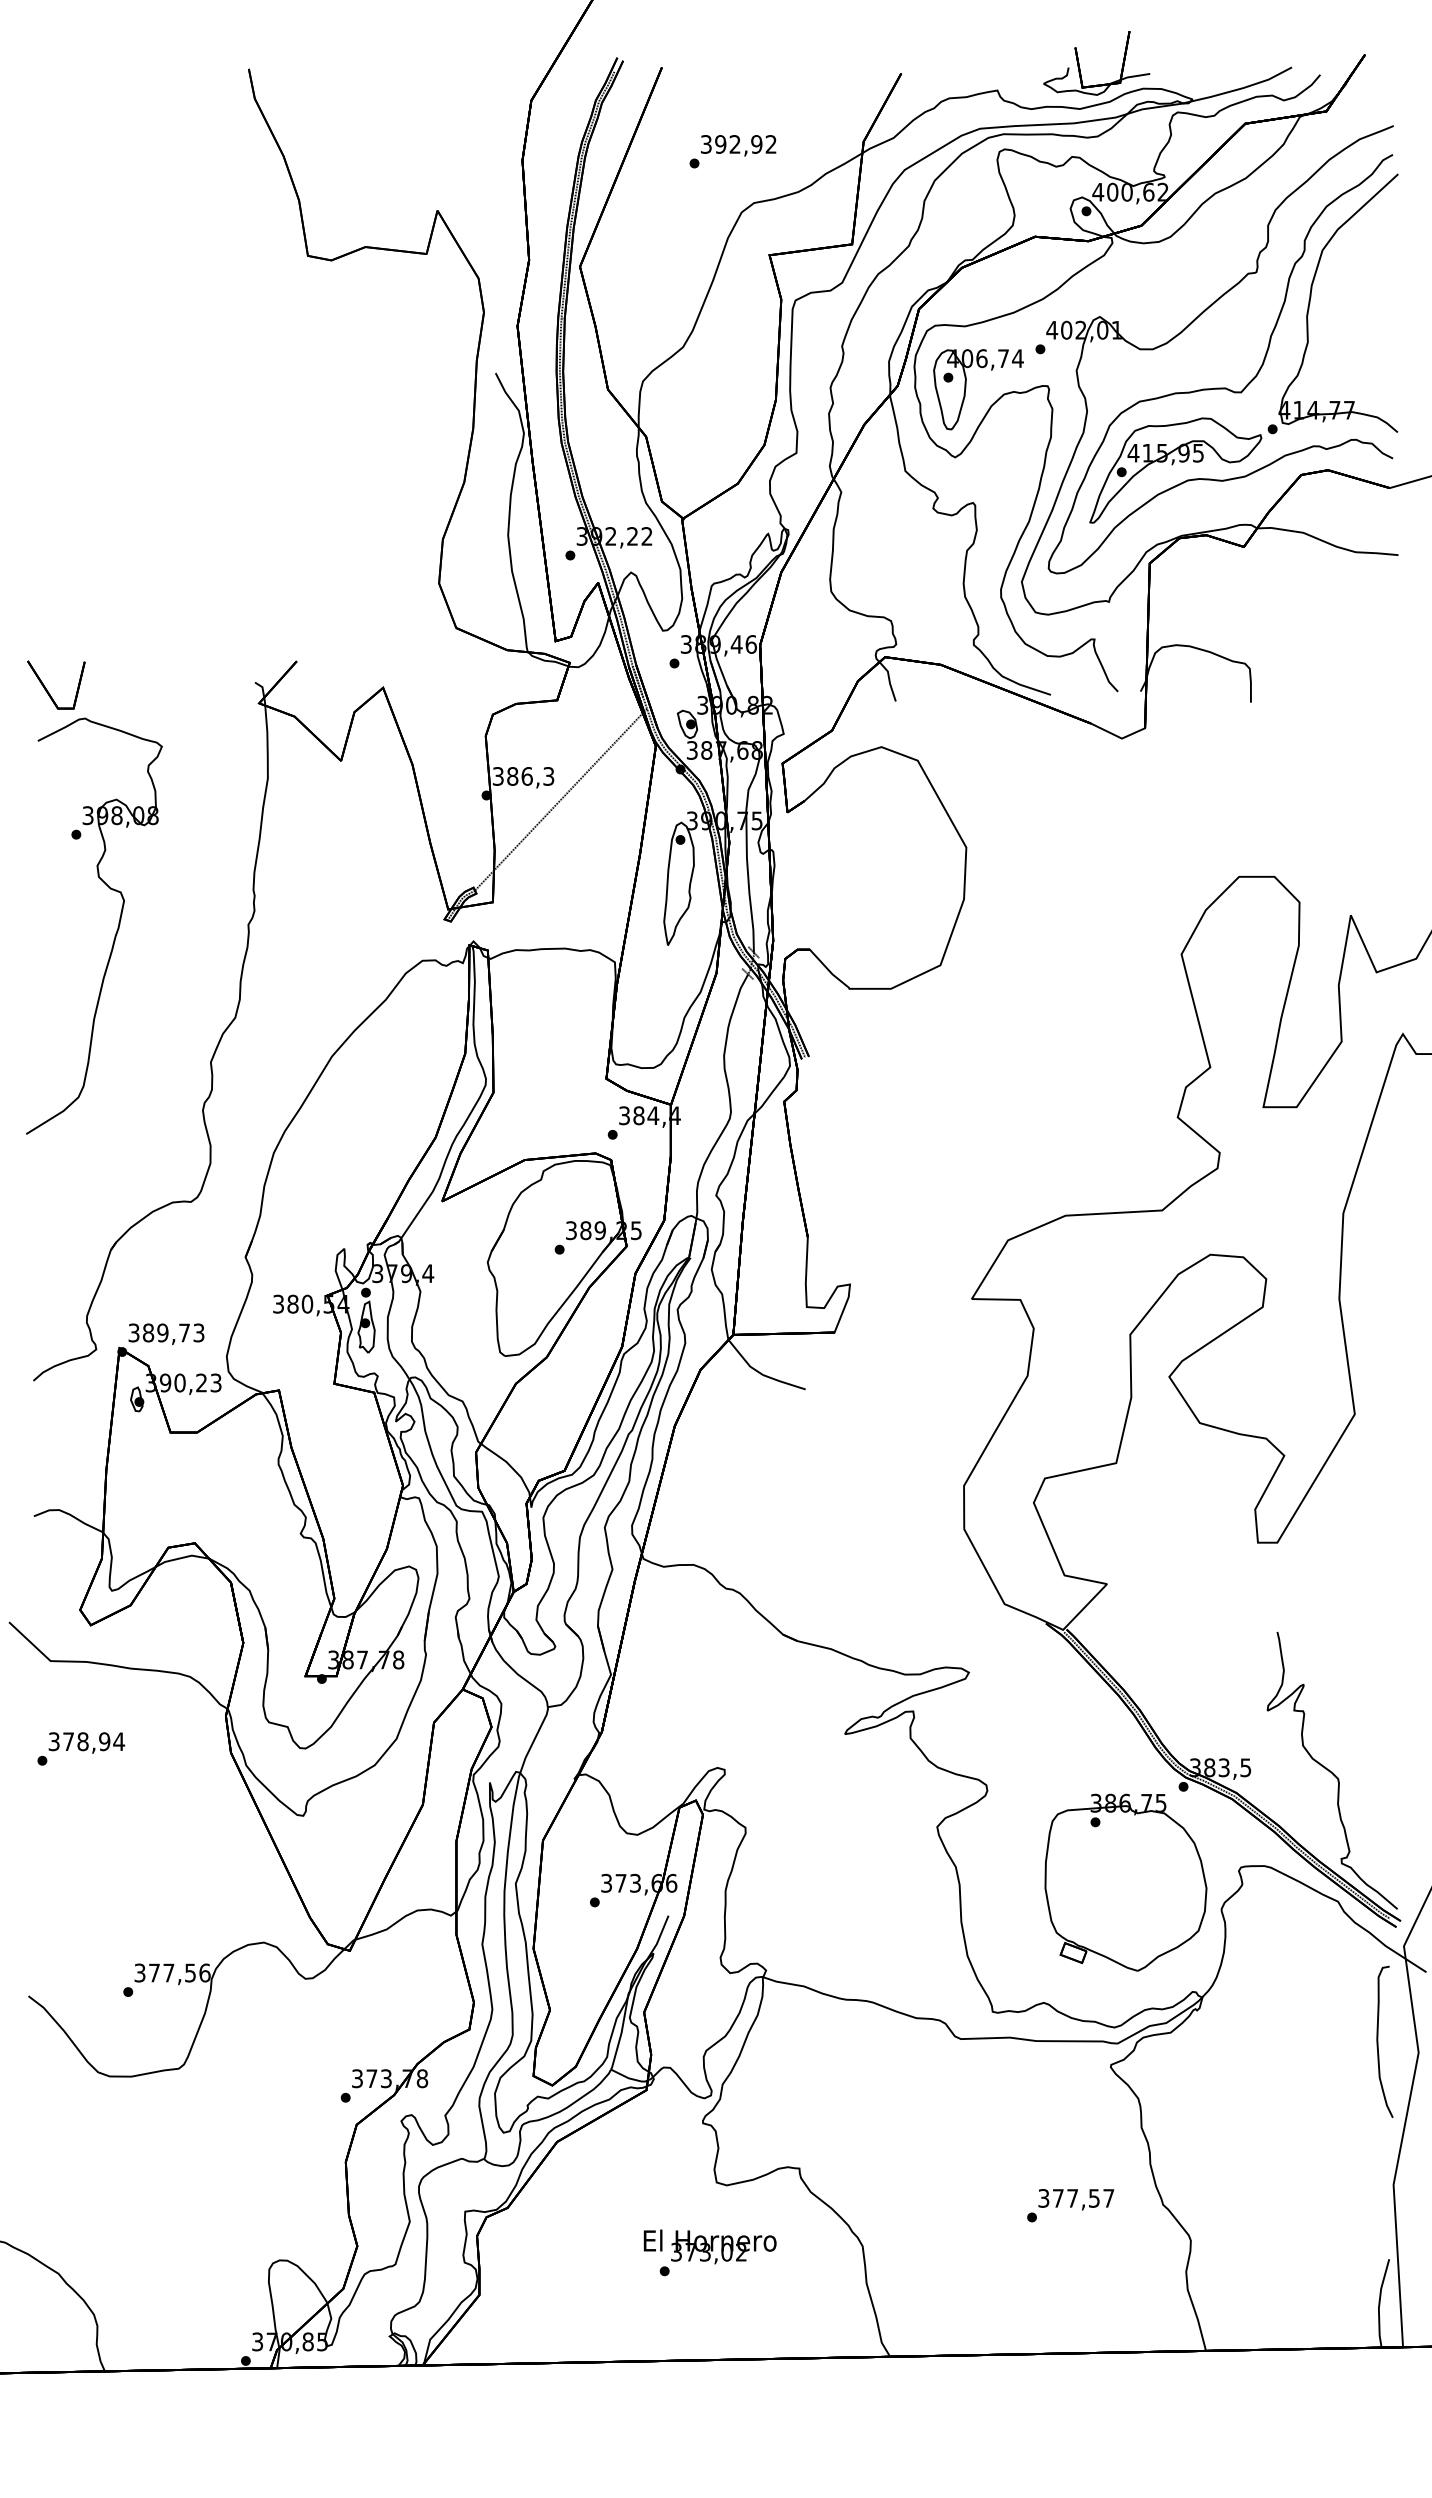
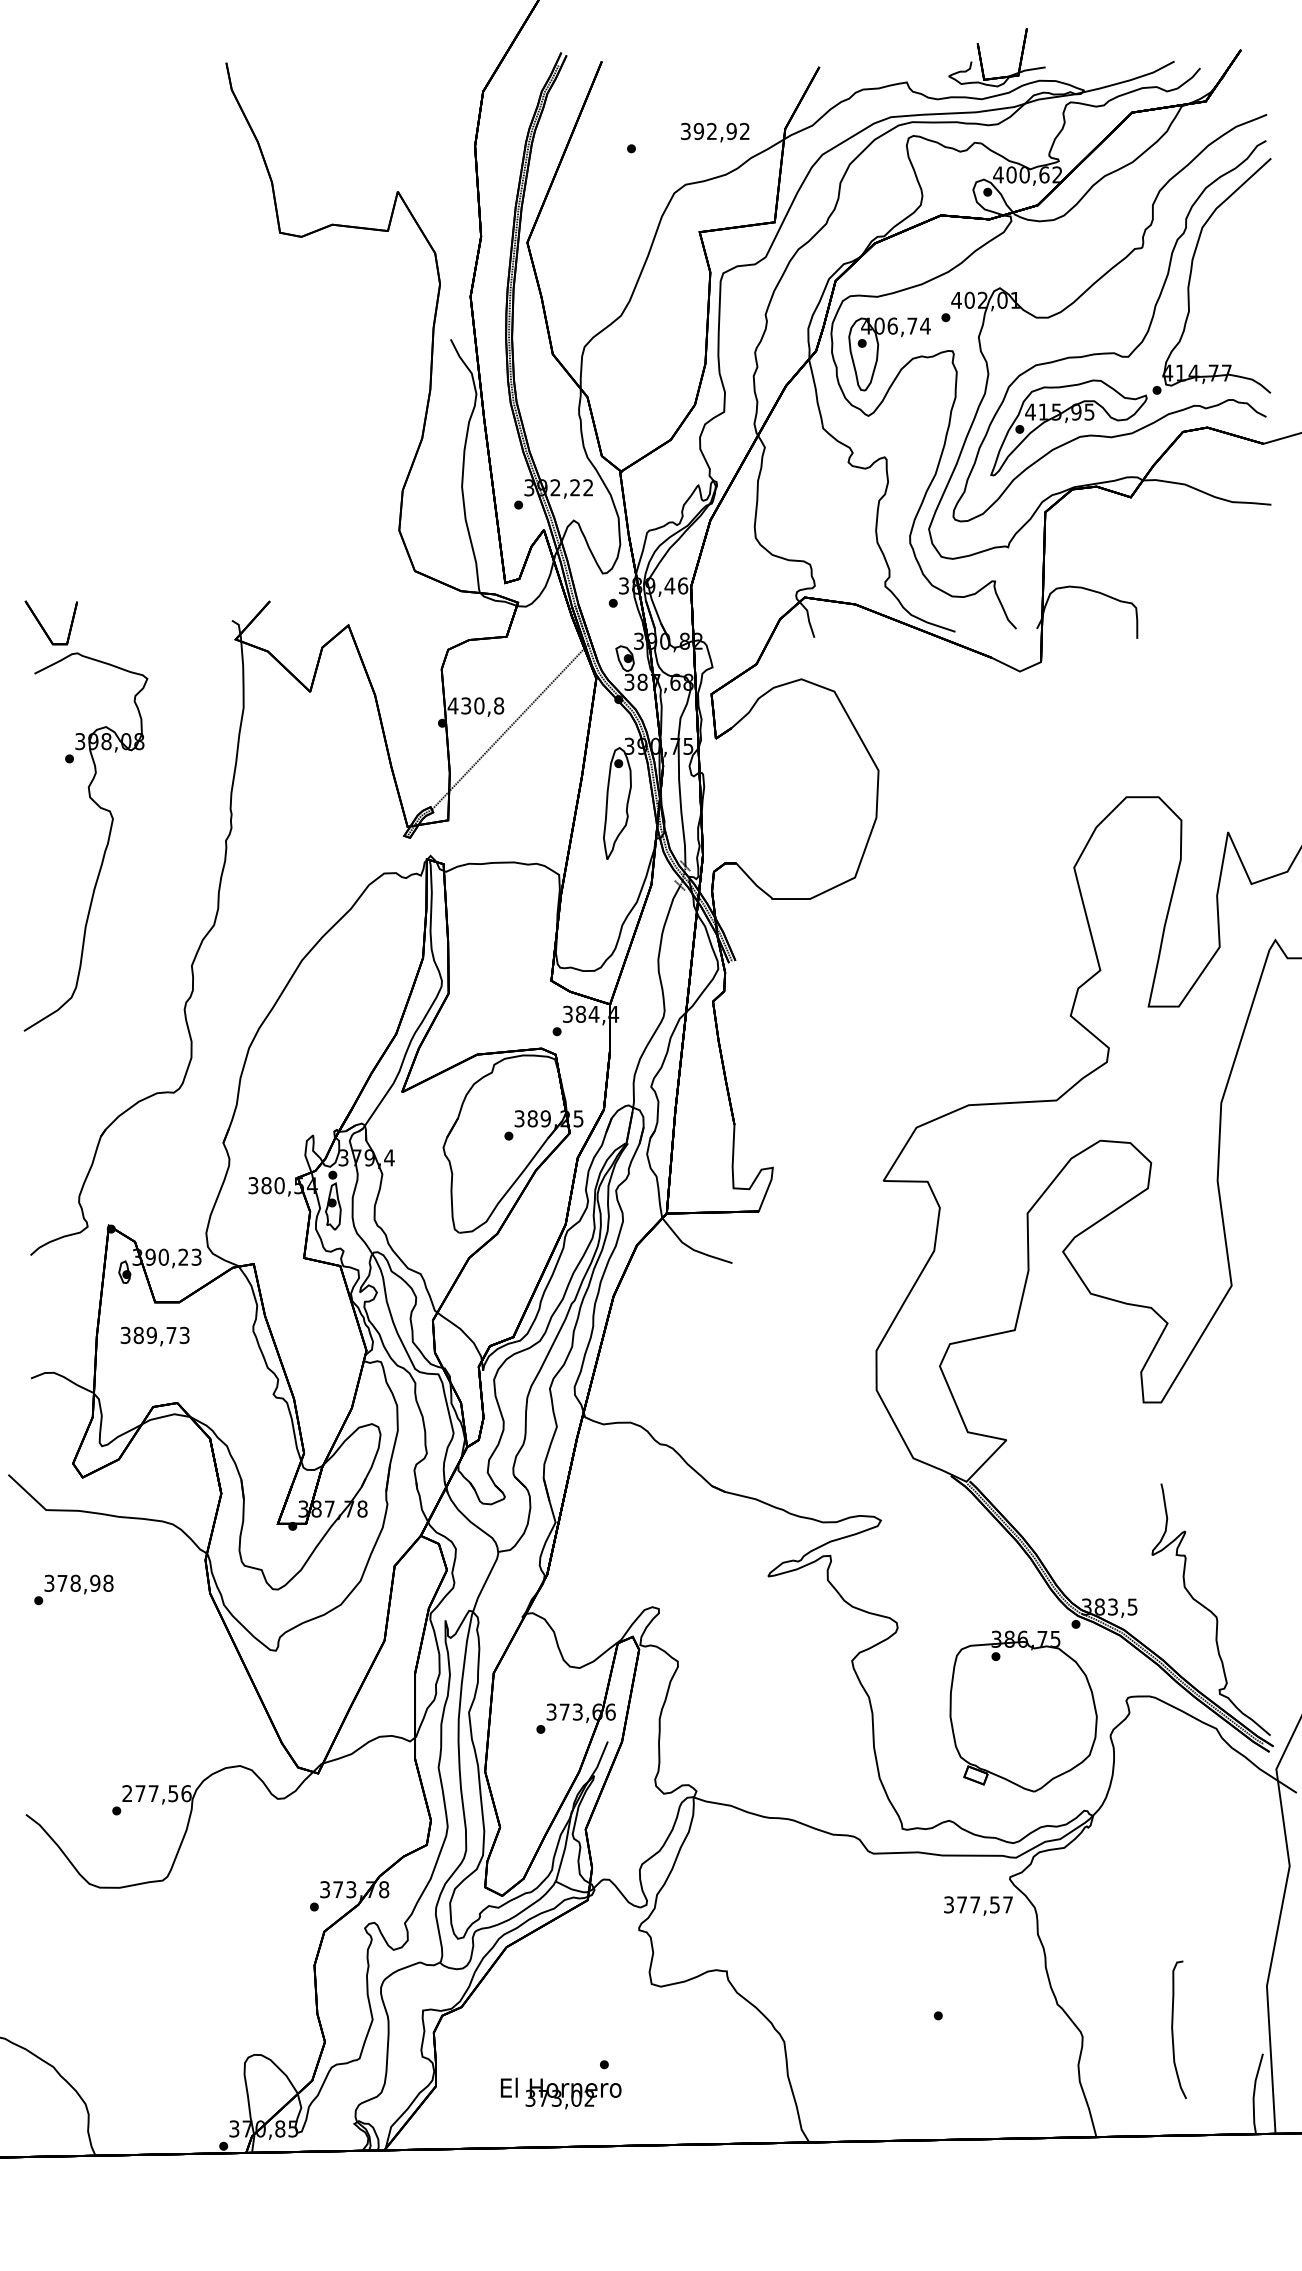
text: (738, 145) -> (715, 132), moved
text: (523, 776) -> (476, 705), 386,3 -> 430,8
text: (166, 1333) -> (155, 1335), moved
text: (119, 1741) -> (108, 1583), 378,94 -> 378,98
text: (139, 1972) -> (126, 1793), 377,56 -> 277,56
curve: (1378, 2041) -> (1173, 2029), moved
text: (1075, 2199) -> (977, 1905), moved
text: (709, 2246) -> (560, 2093), moved

